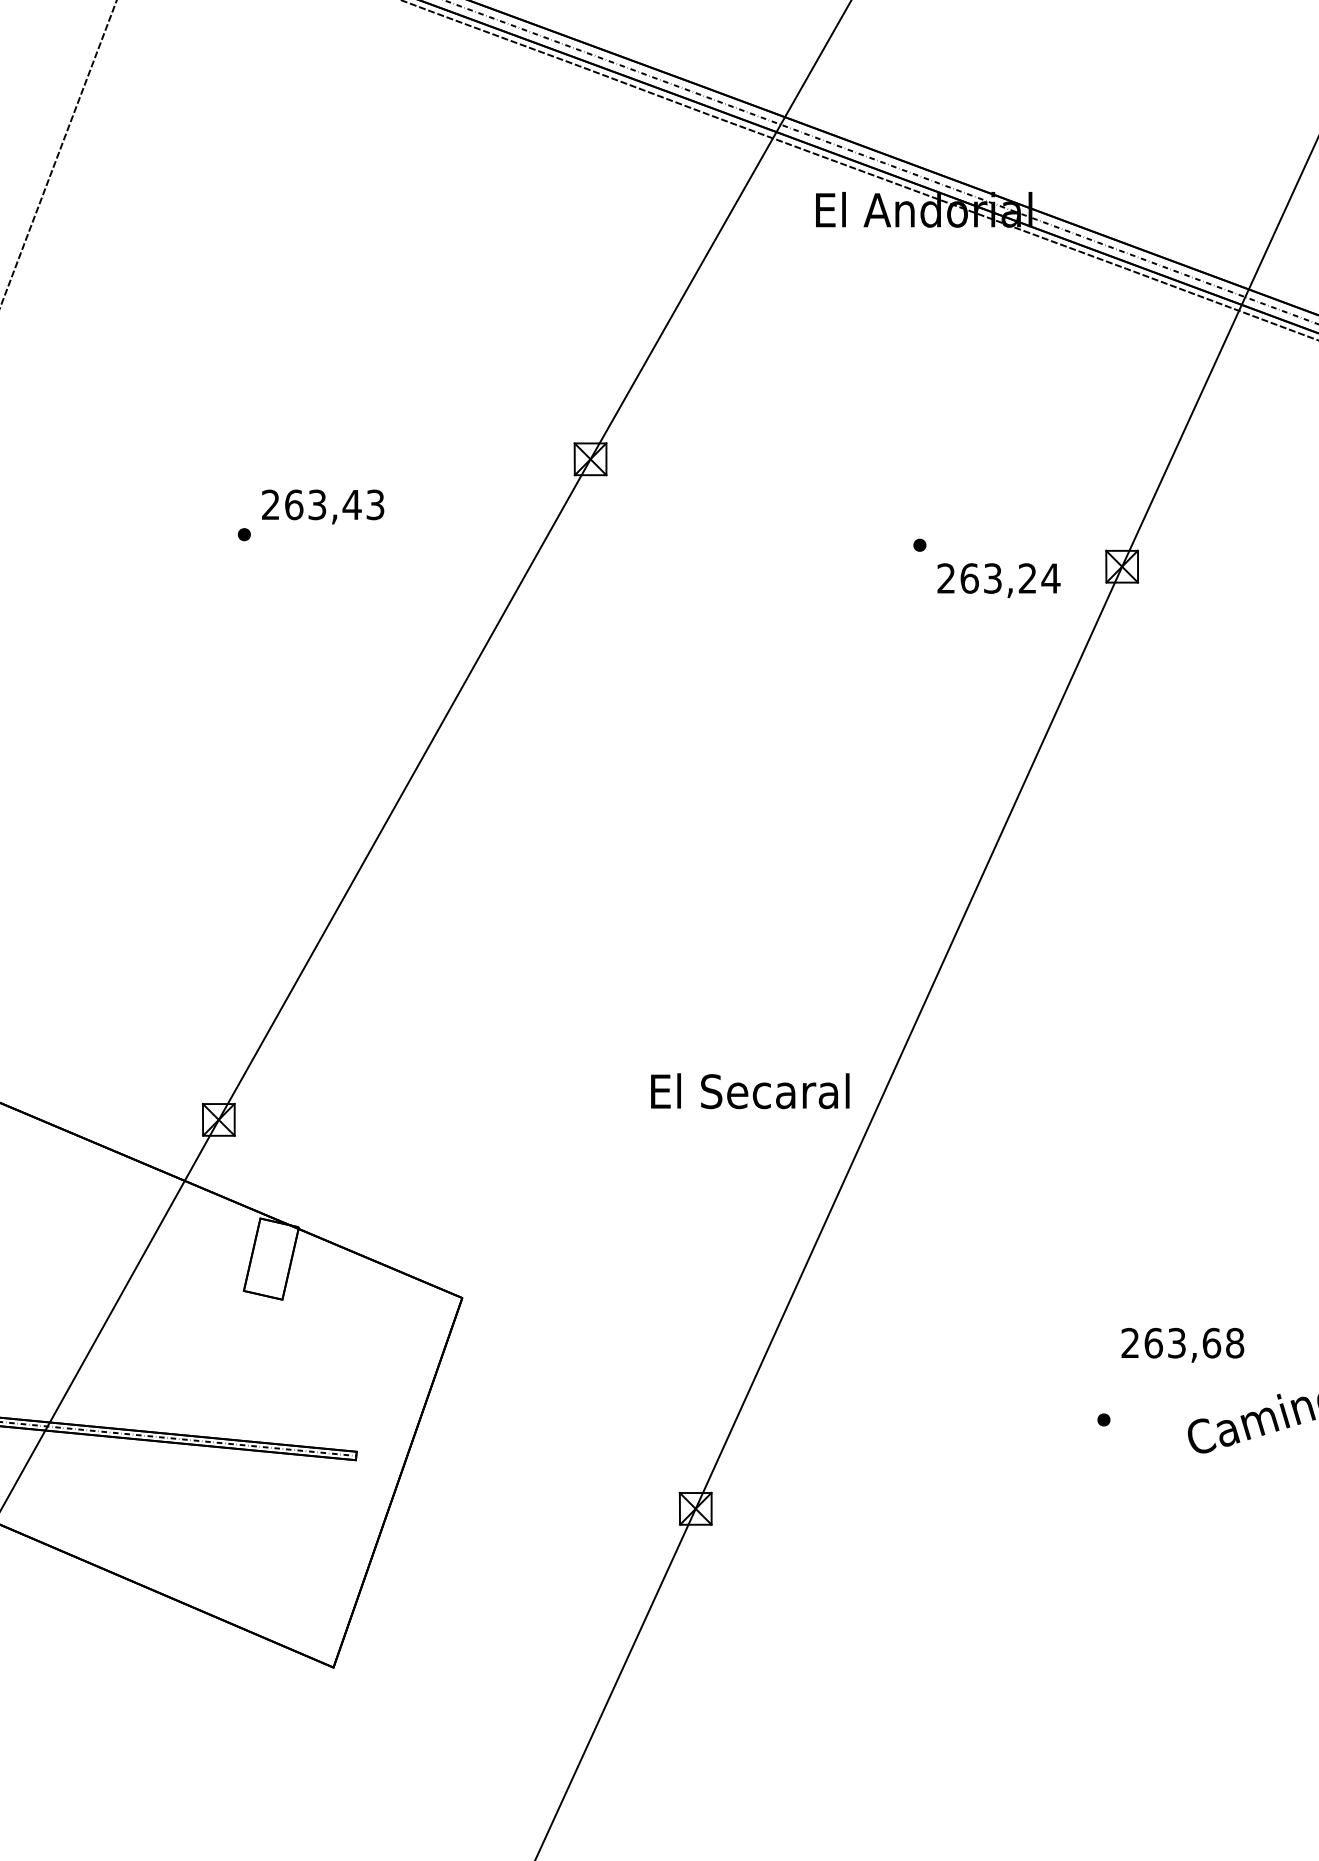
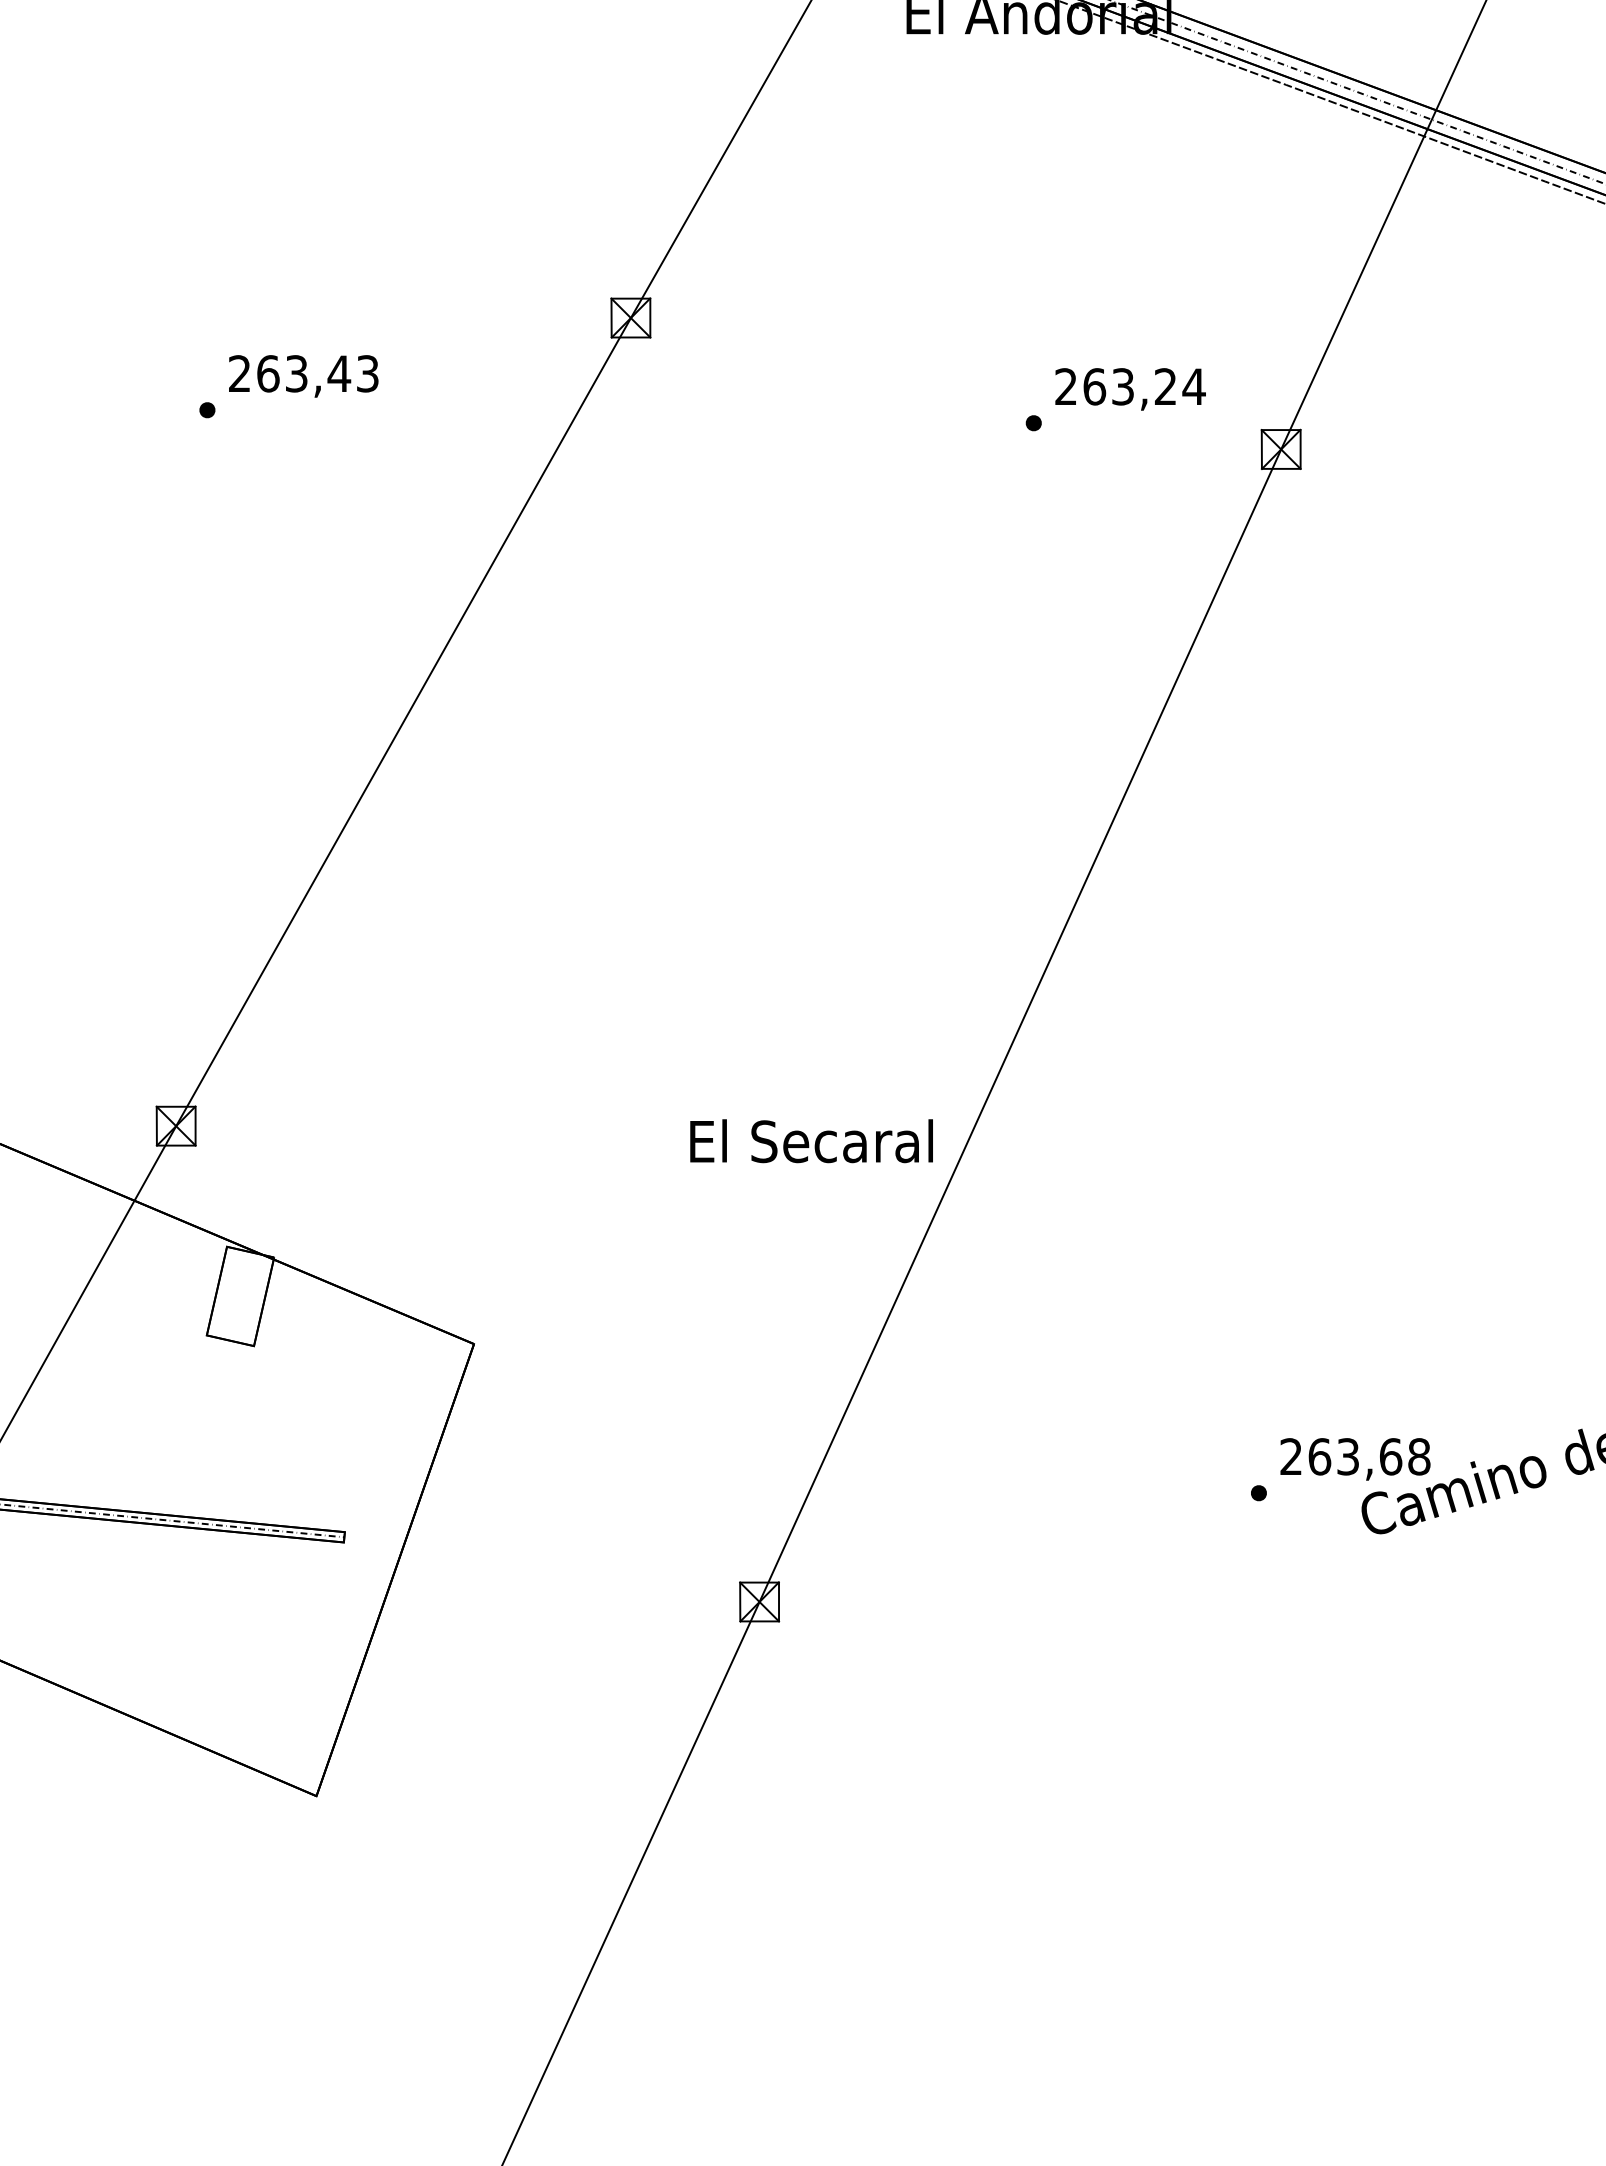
text: (998, 580) -> (1129, 389), moved
text: (750, 1091) -> (811, 1141), moved
text: (1182, 1345) -> (1355, 1459), moved

